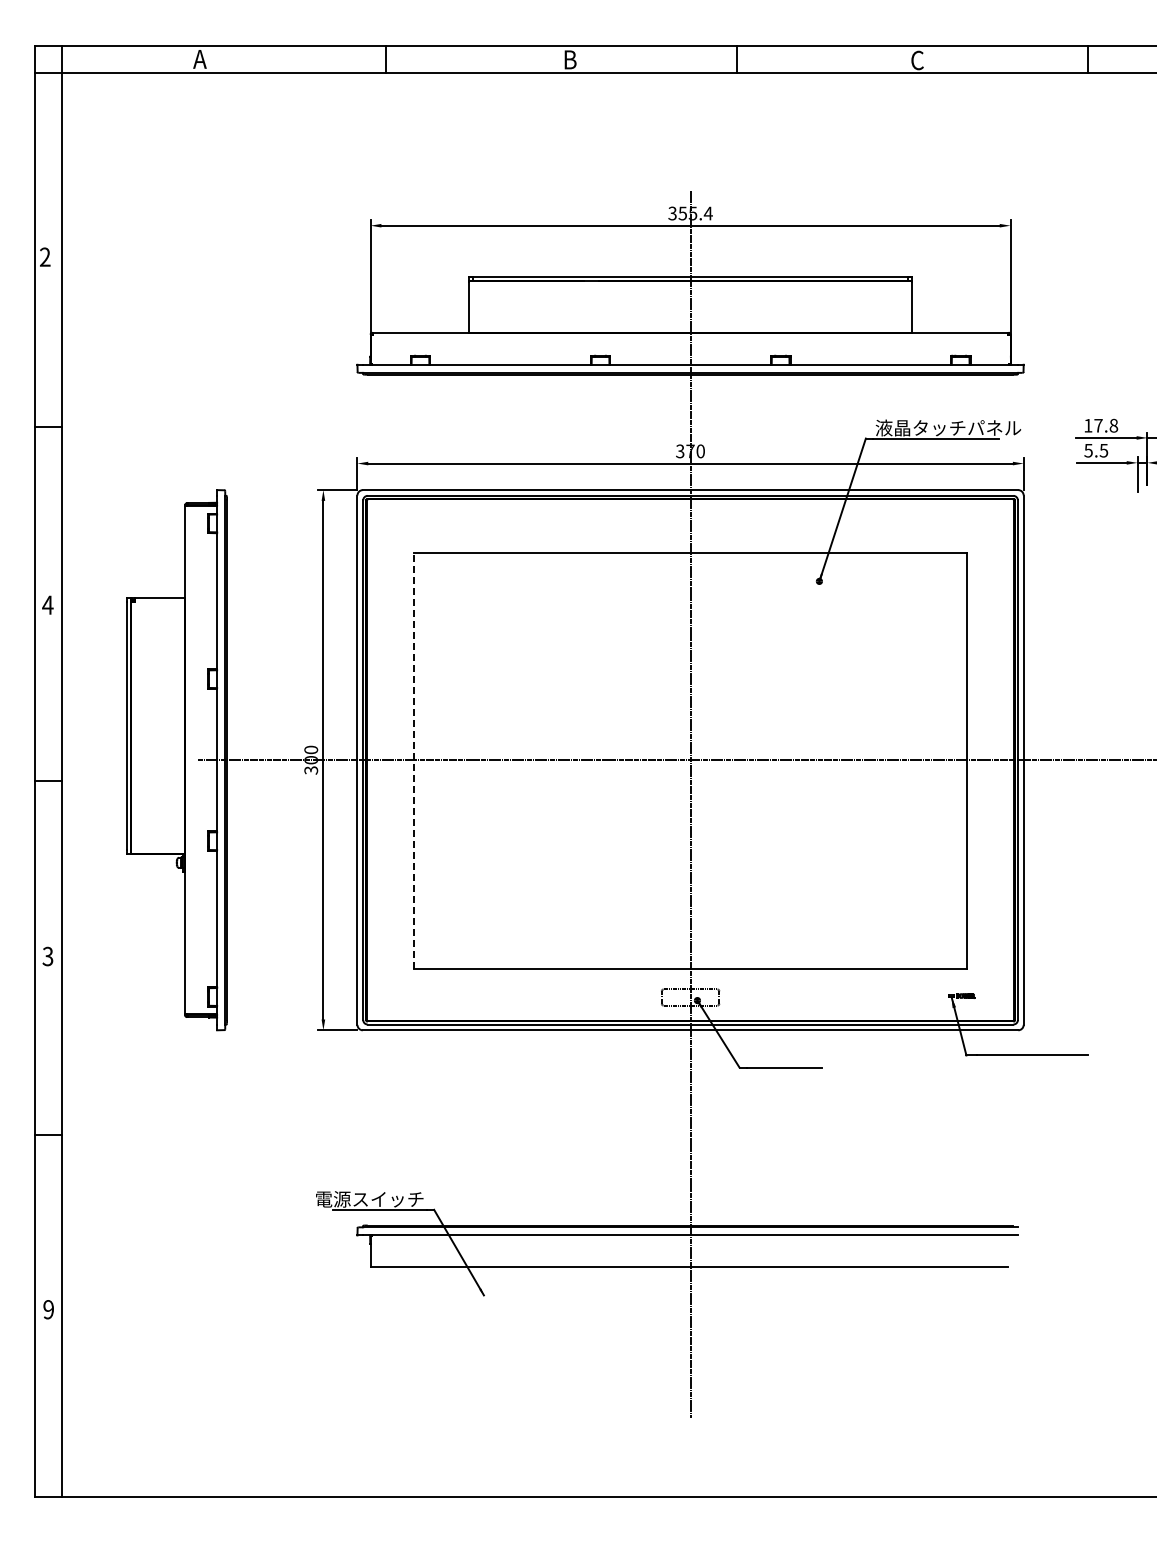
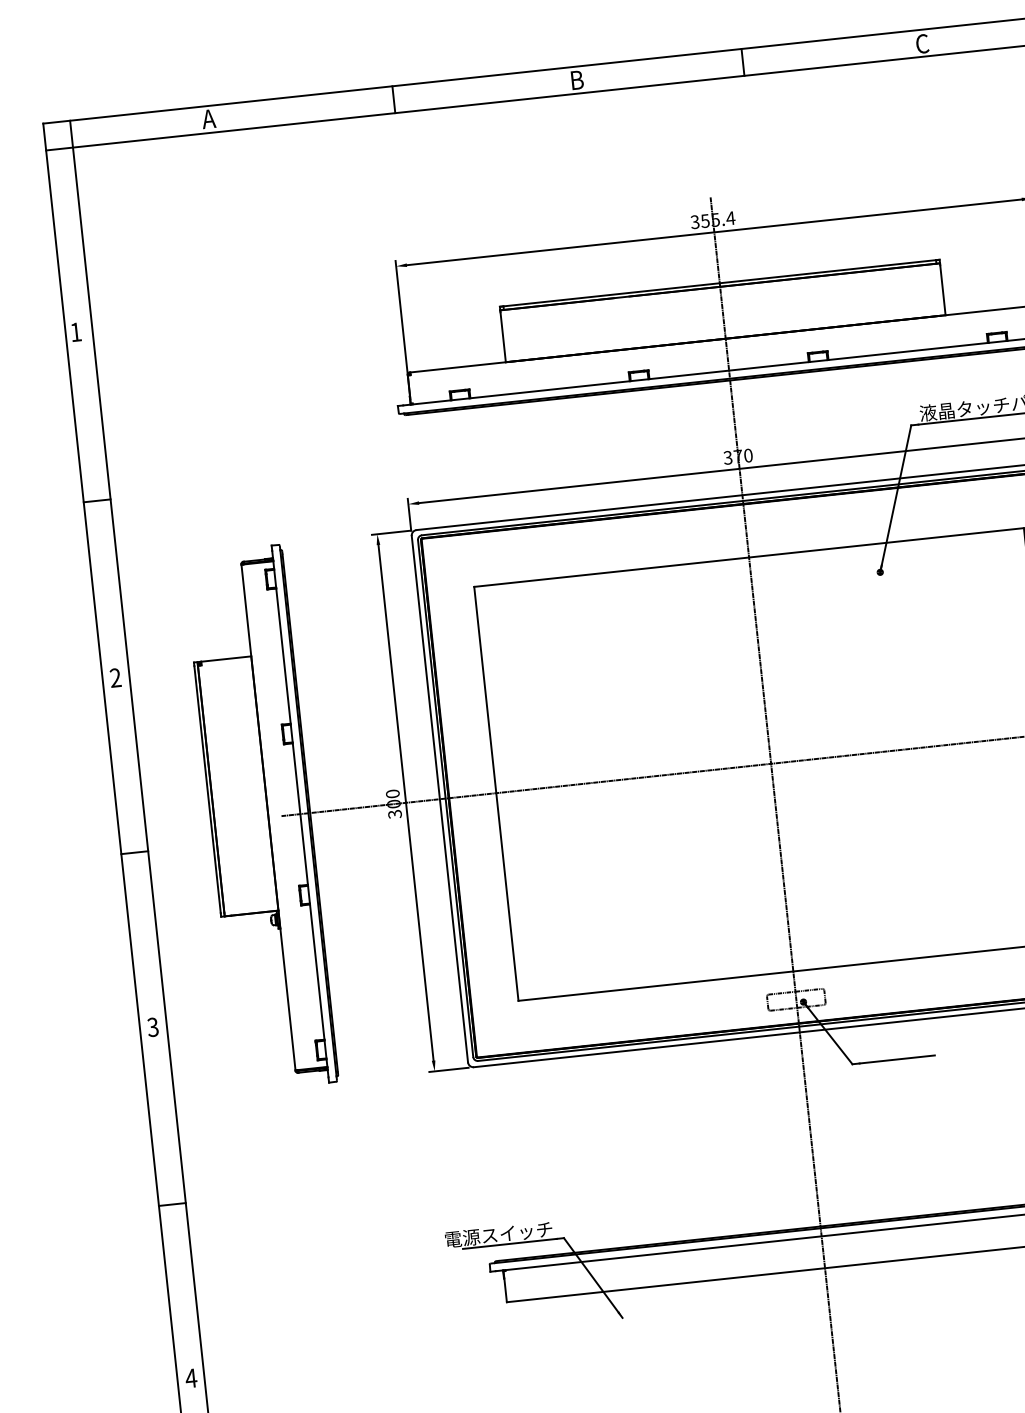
text: (45, 256) -> (76, 331), 2 -> 1
text: (47, 604) -> (115, 677), 4 -> 2
line: (414, 760) -> (496, 793), dashed -> solid
text: (48, 1309) -> (191, 1378), 9 -> 4

